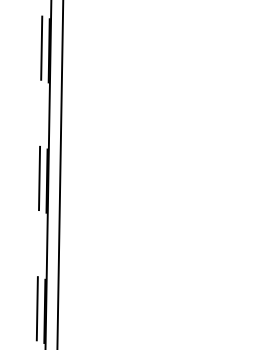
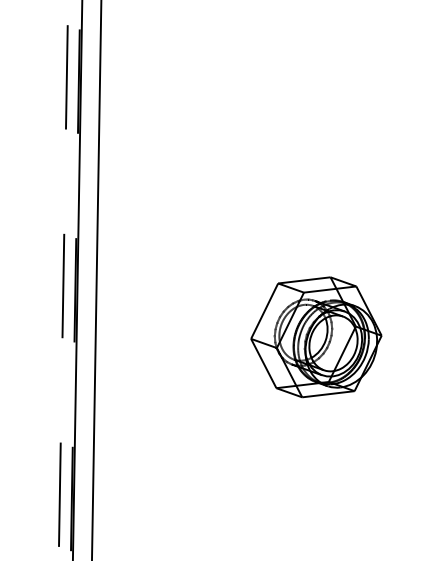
part: (197, 210) -> (316, 337), added

